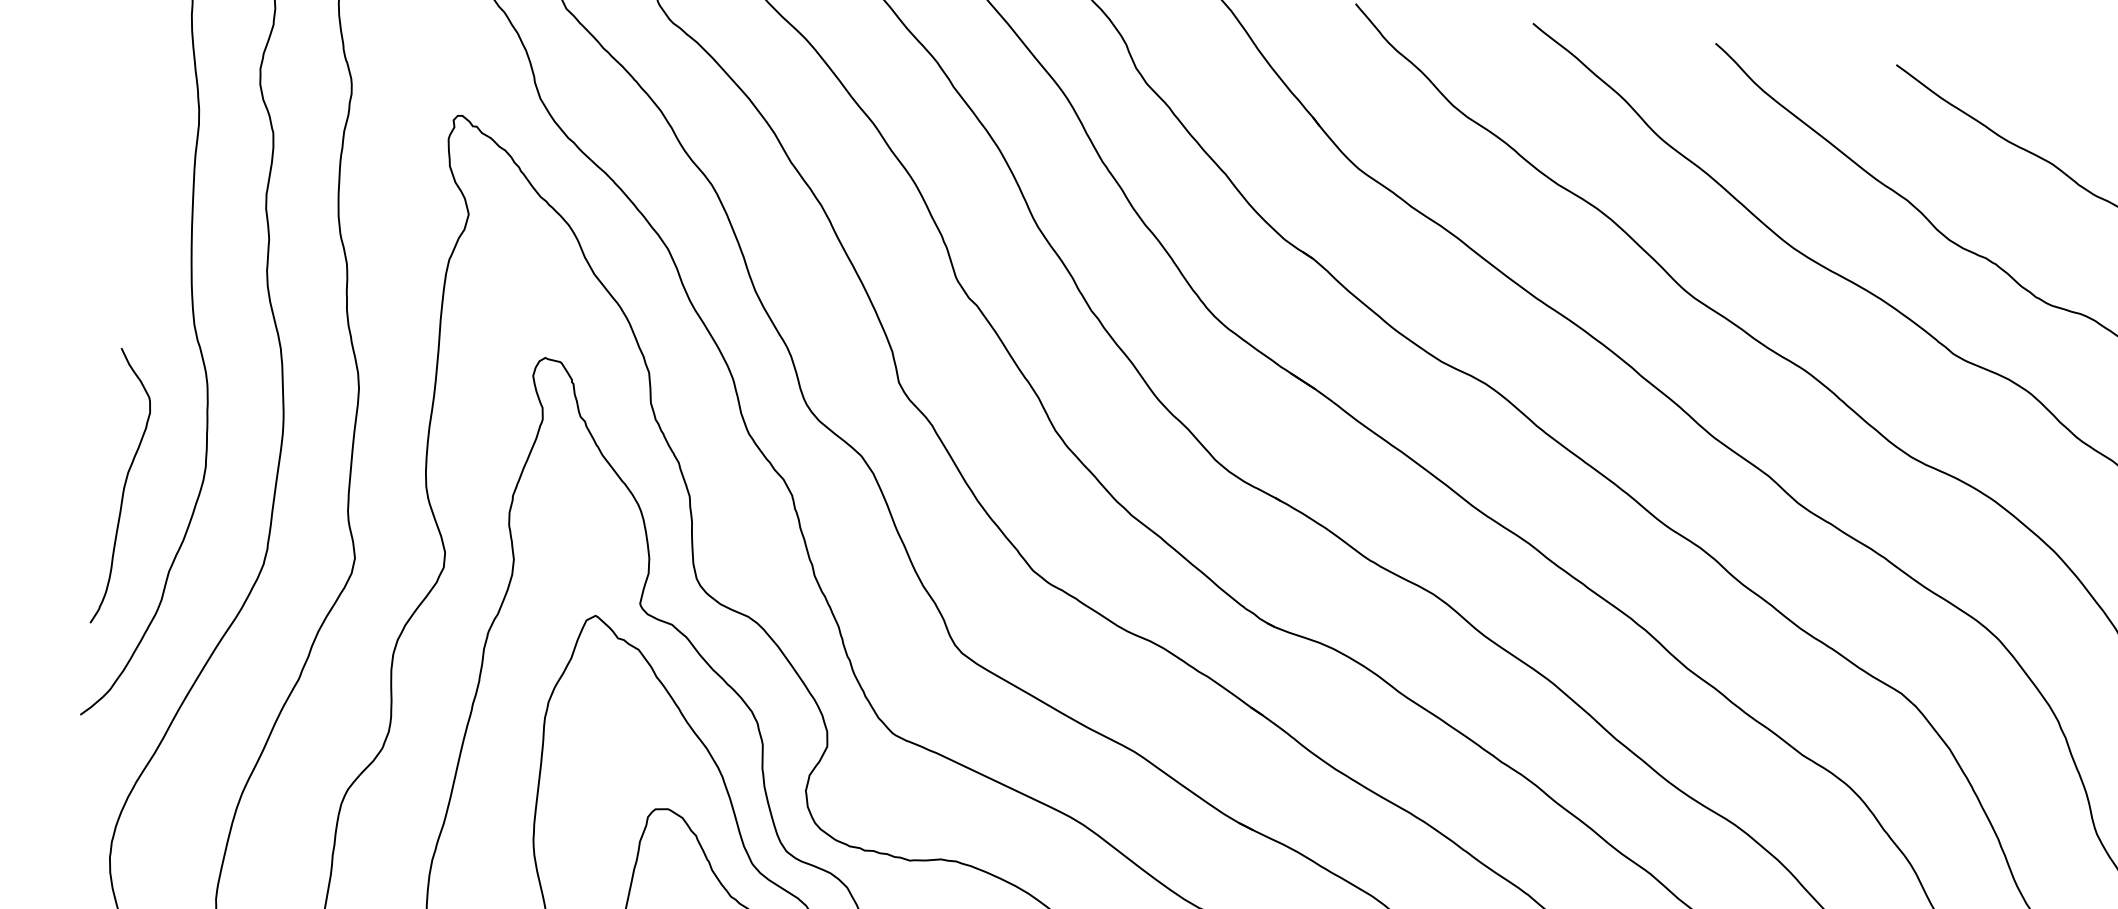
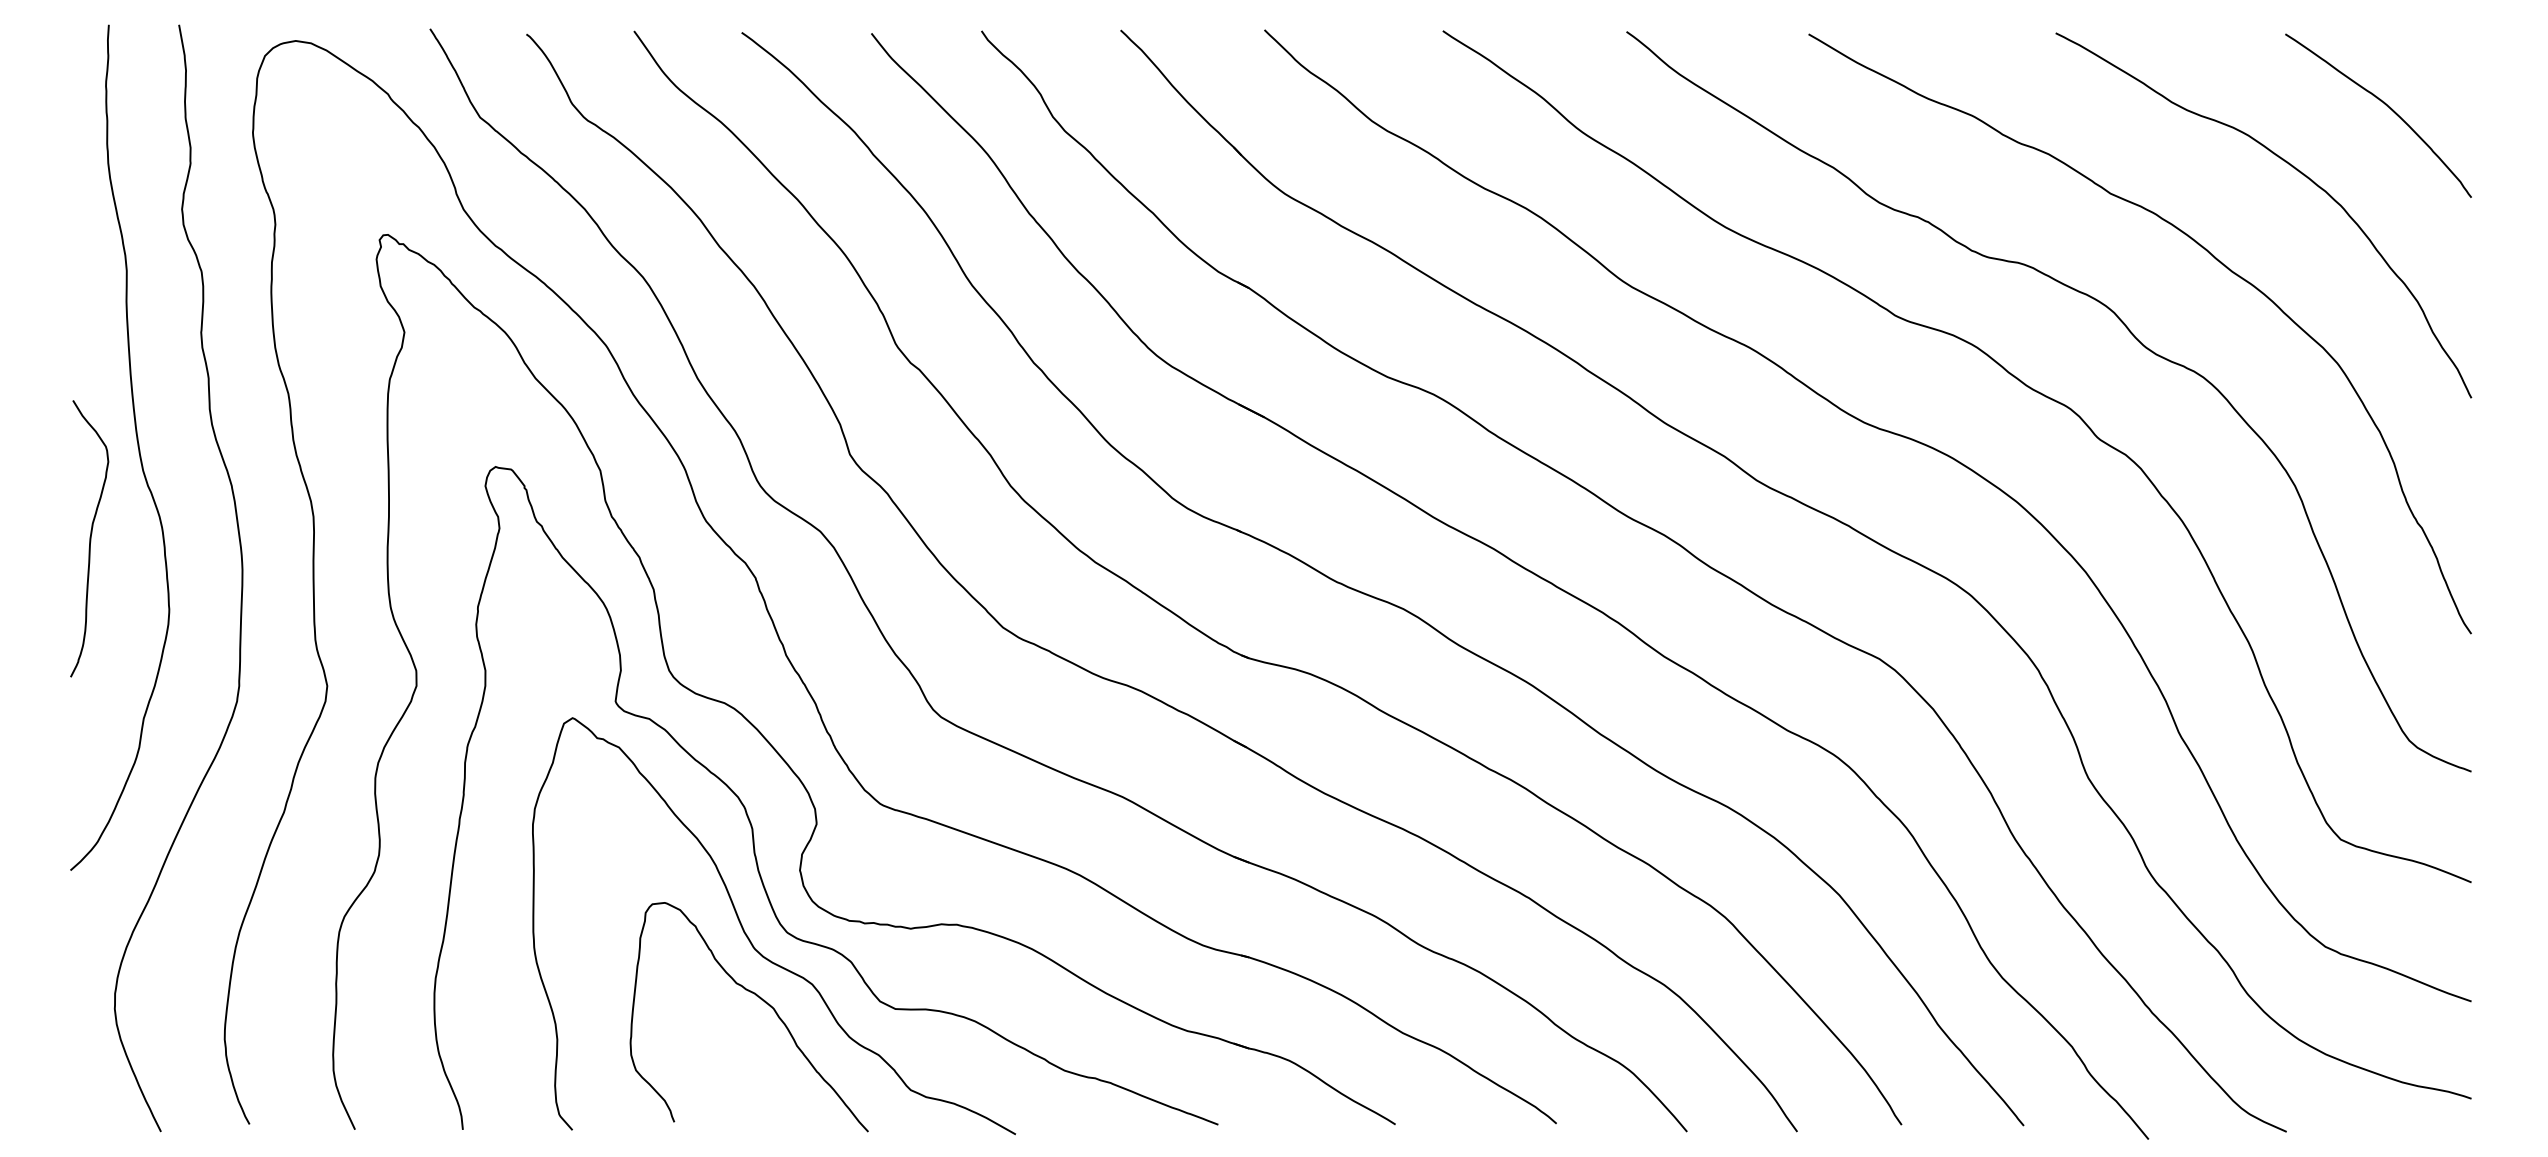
curve: (123, 487) -> (89, 538), moved

